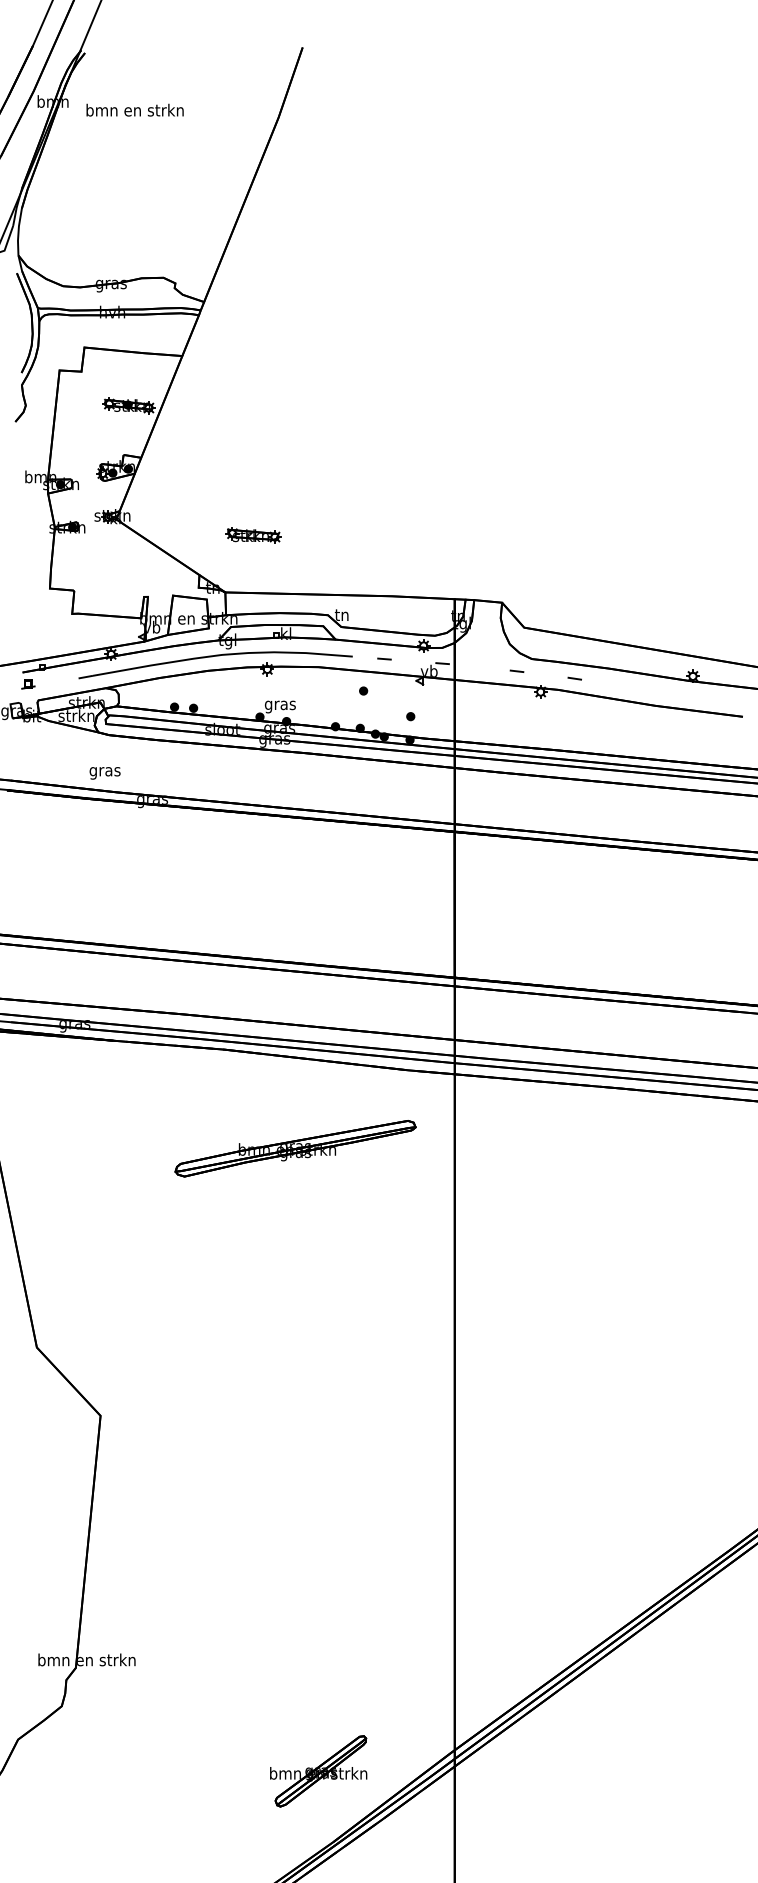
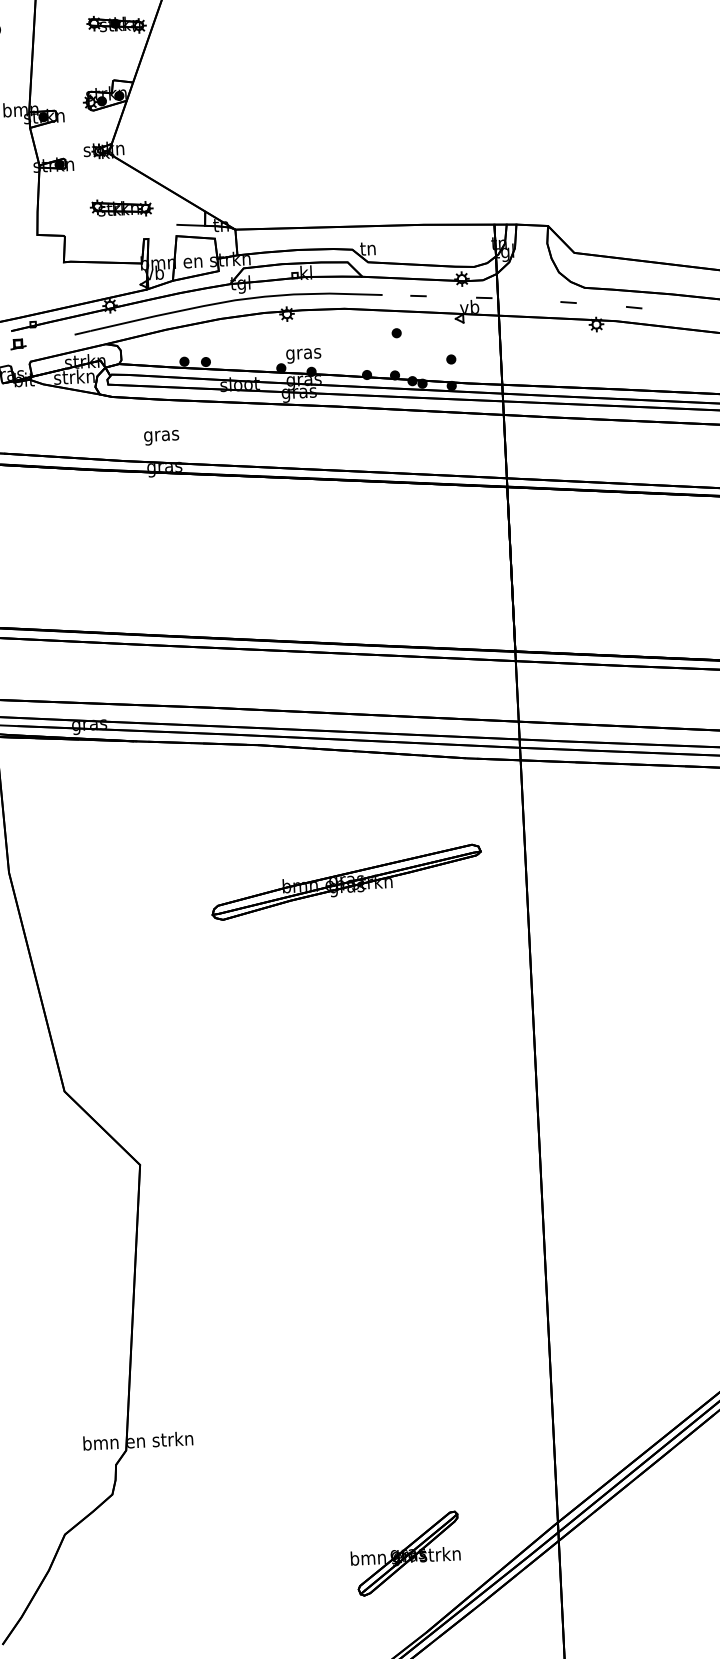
part: (253, 535) -> (121, 208), moved
line: (185, 586) -> (190, 225), added
text: (104, 773) -> (160, 437), moved
part: (295, 1148) -> (346, 882), moved

